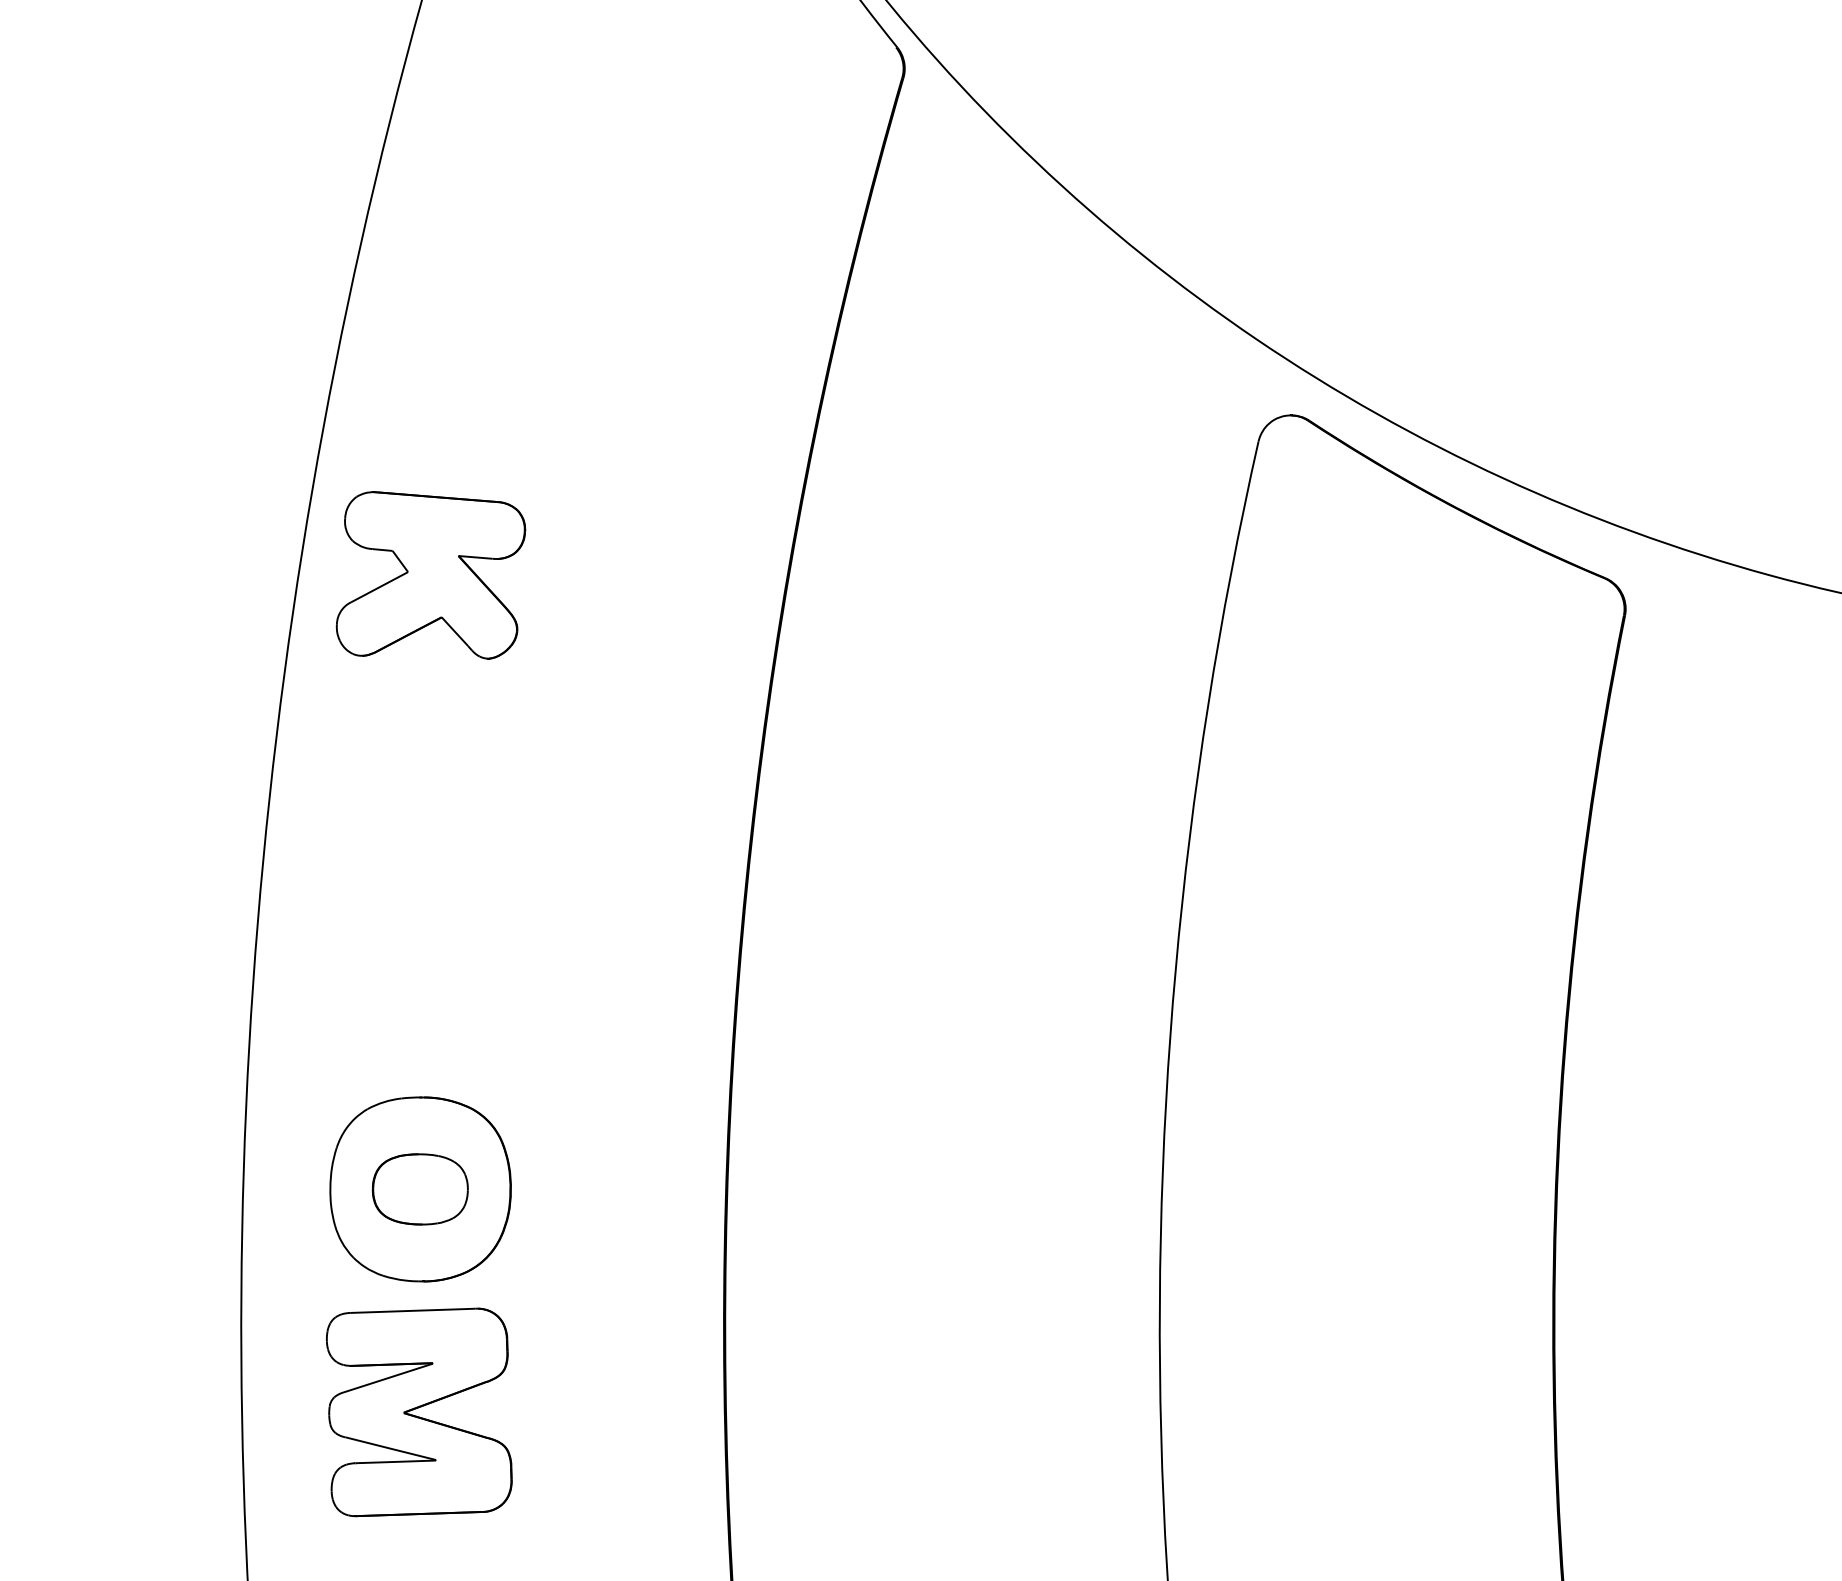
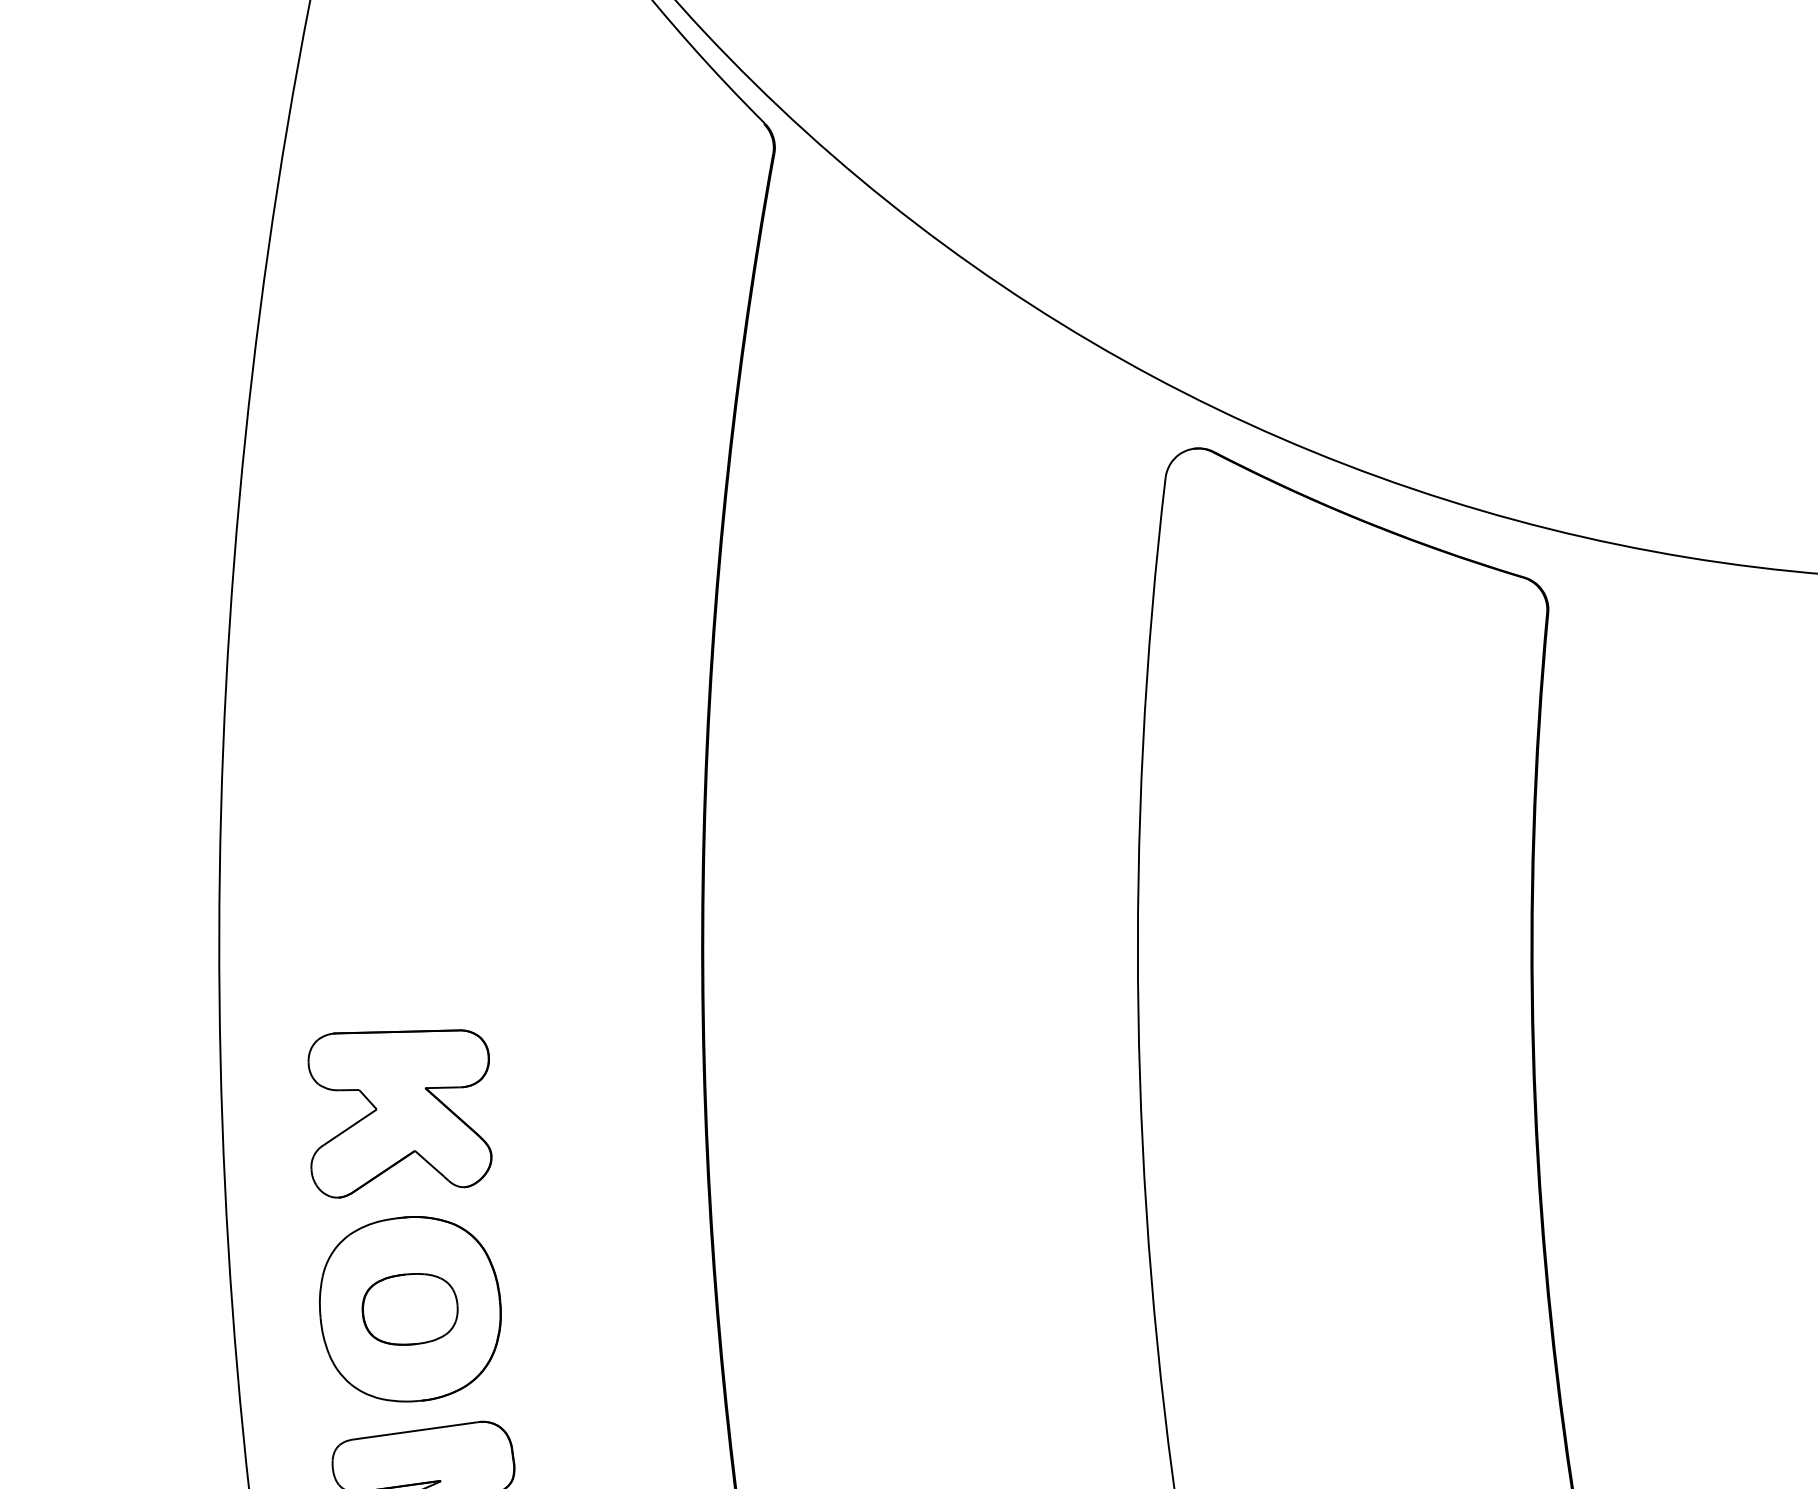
part: (430, 575) -> (399, 1110), moved

